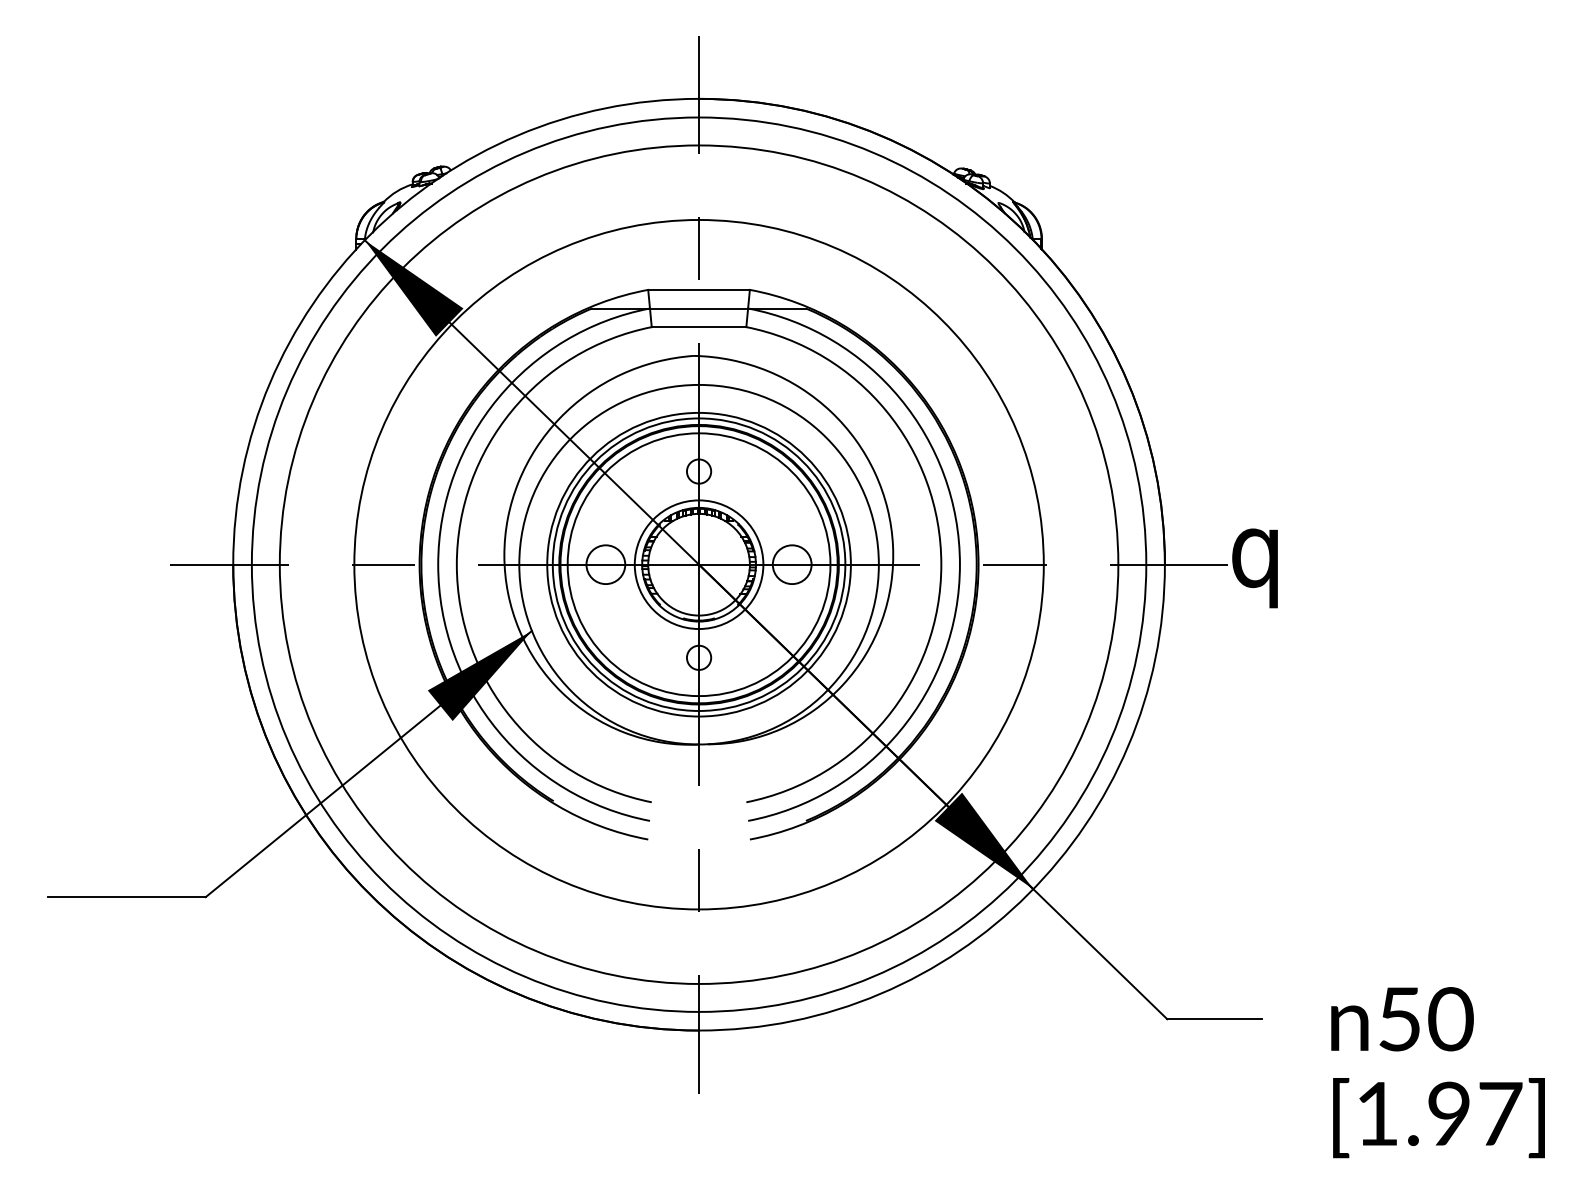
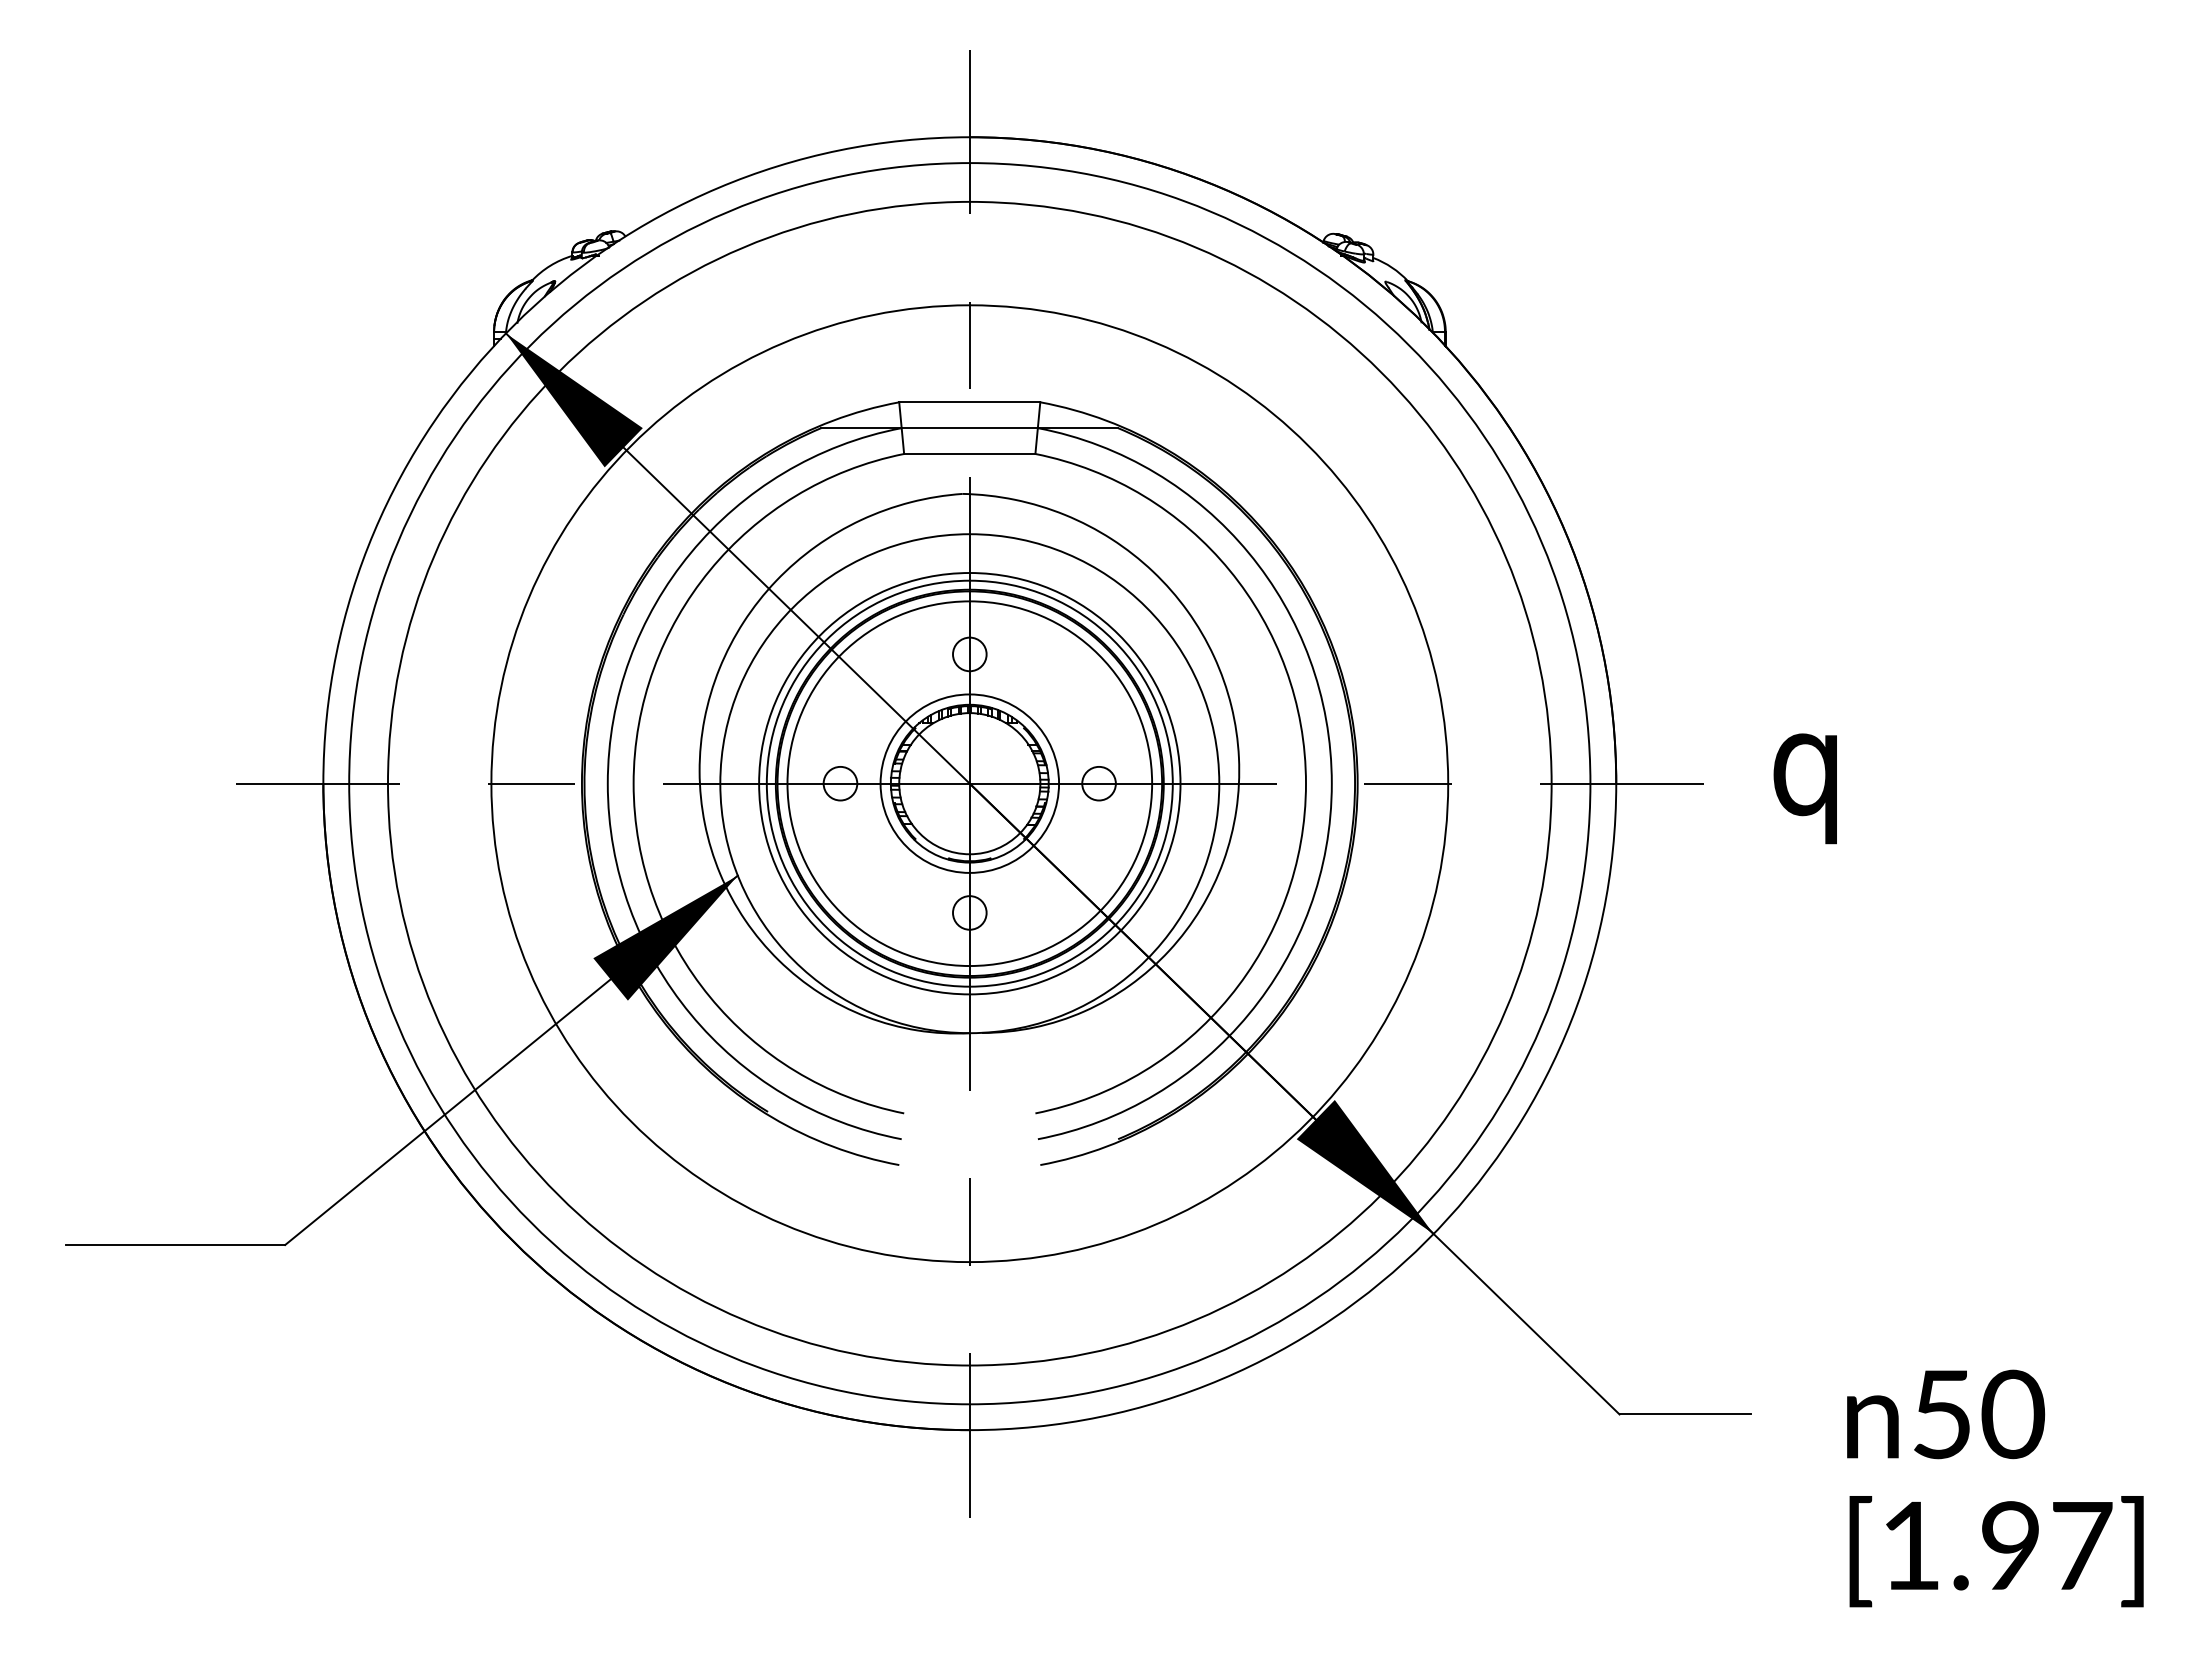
circle: (605, 564) -> (840, 783), size x0.62
circle: (791, 564) -> (1098, 783), size x0.62
text: (1254, 568) -> (1804, 788), moved

